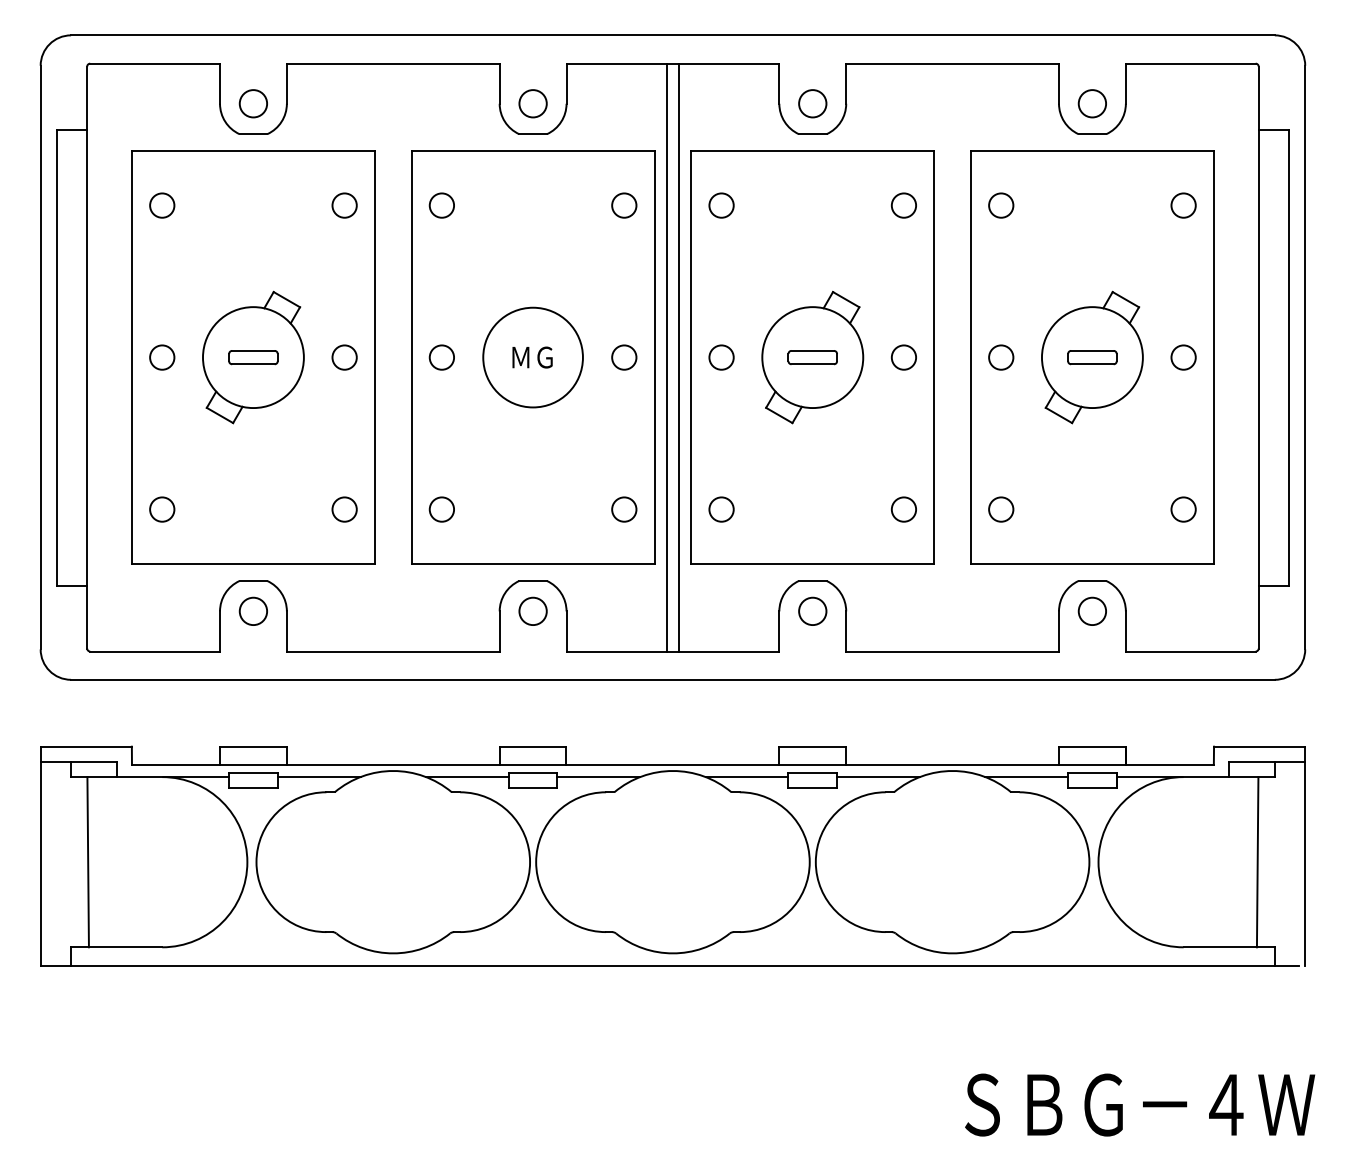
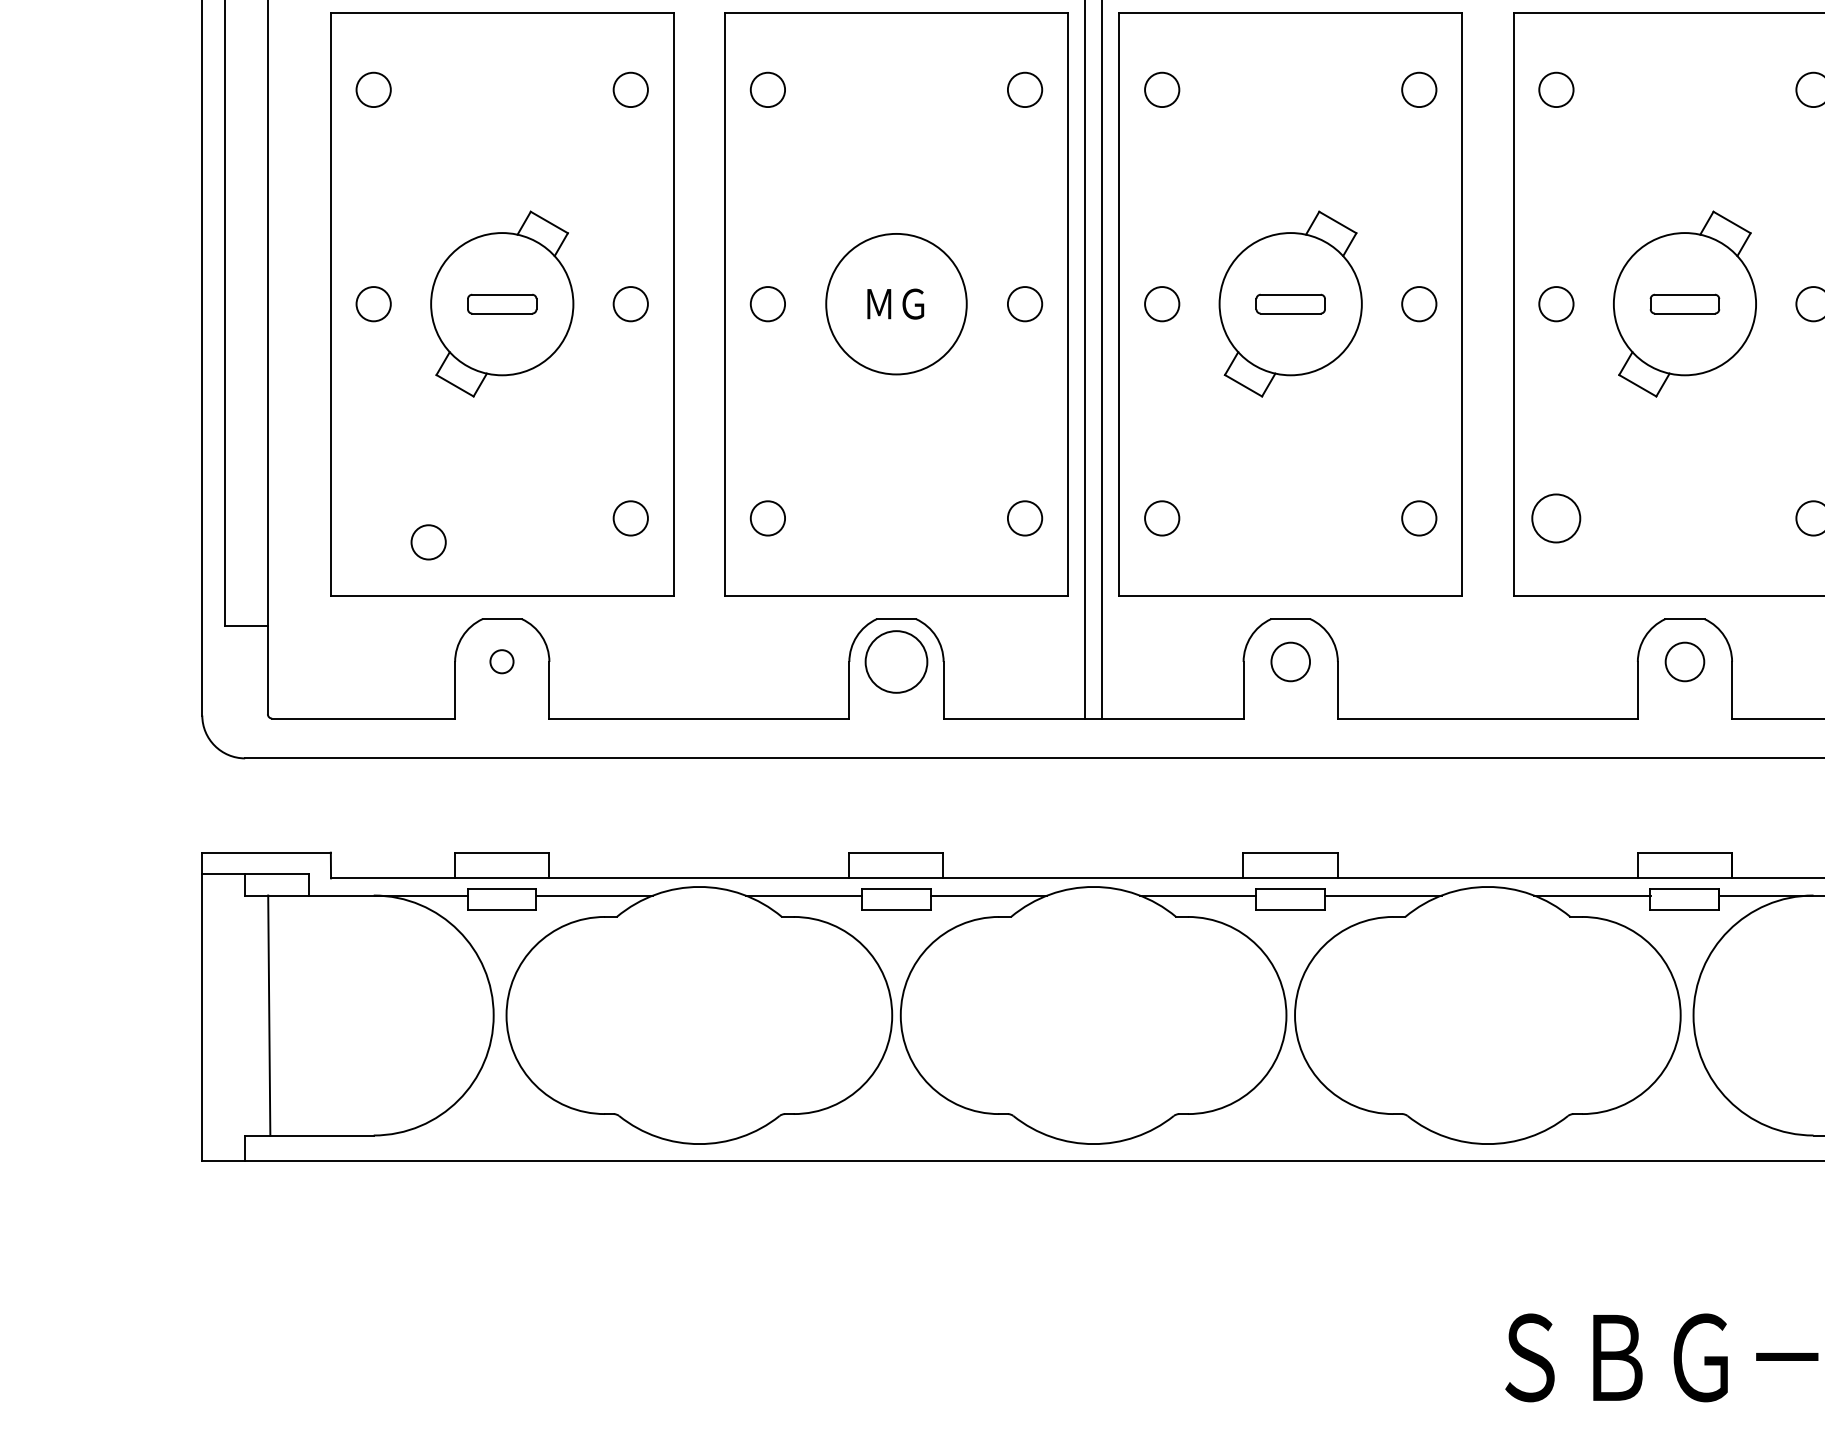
circle: (162, 509) -> (429, 542), moved
circle: (1001, 509) -> (1556, 518), size x1.4
circle: (252, 610) -> (500, 660), size x0.6
circle: (532, 611) -> (895, 662), size x1.6

